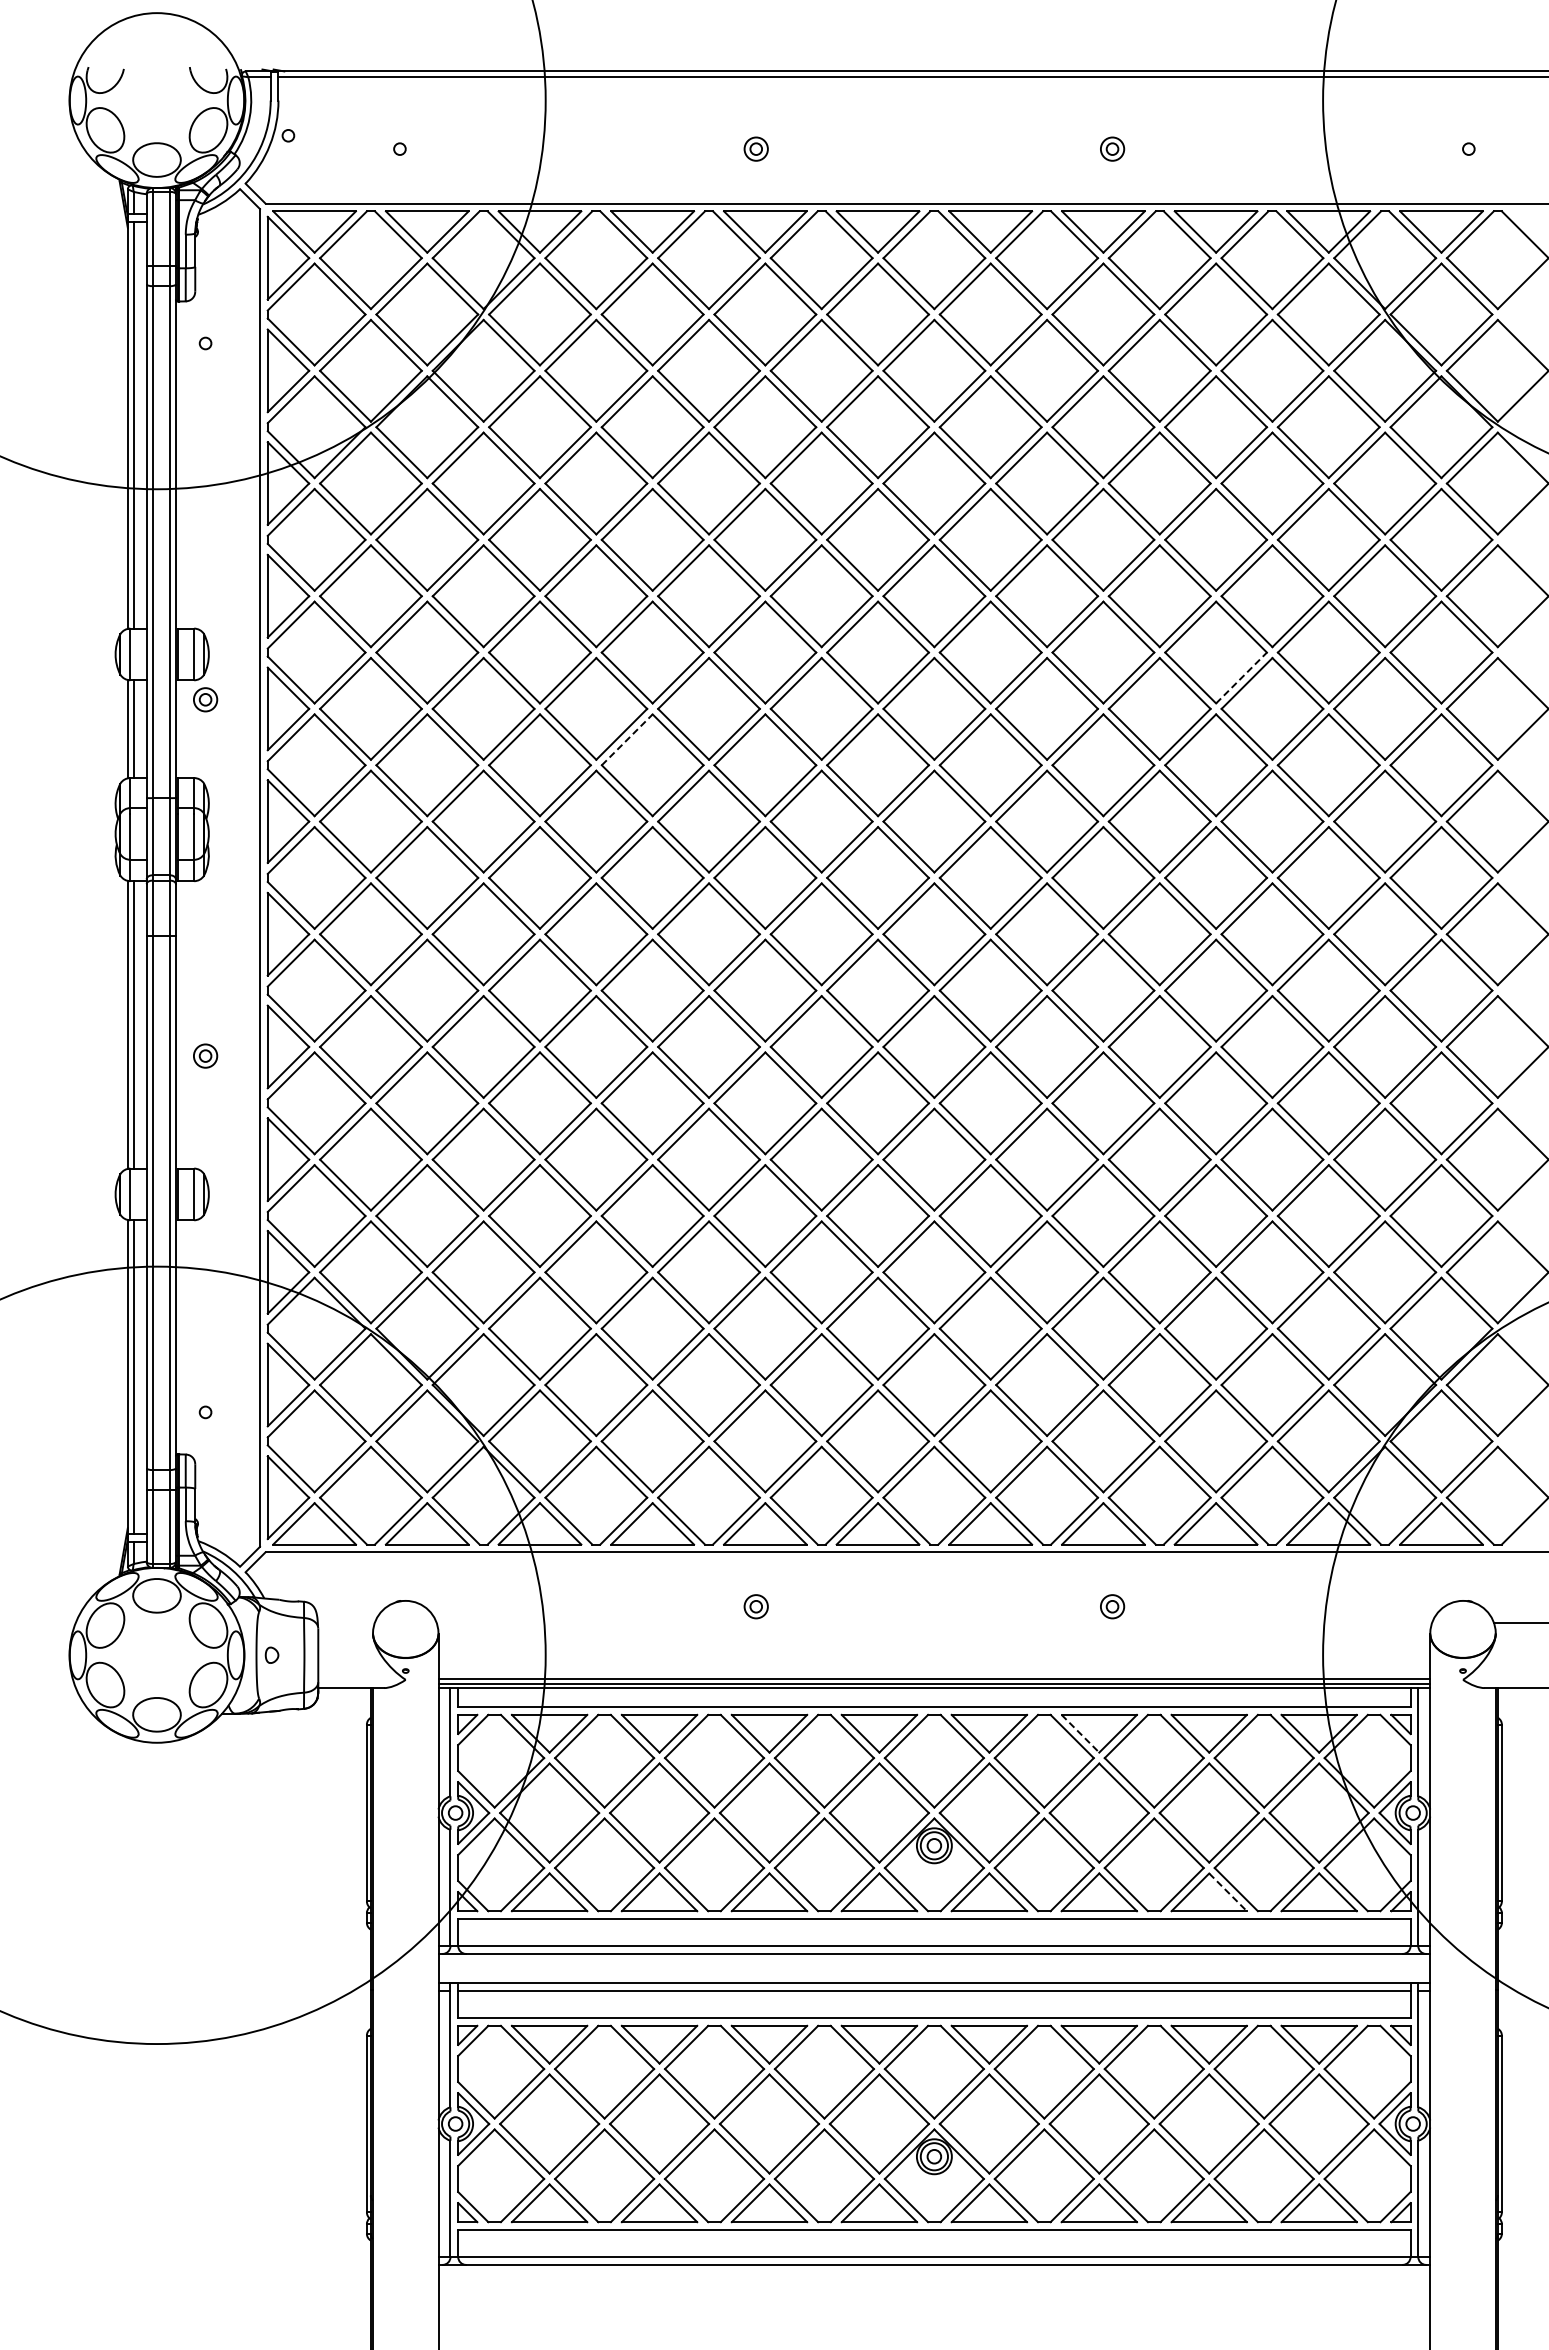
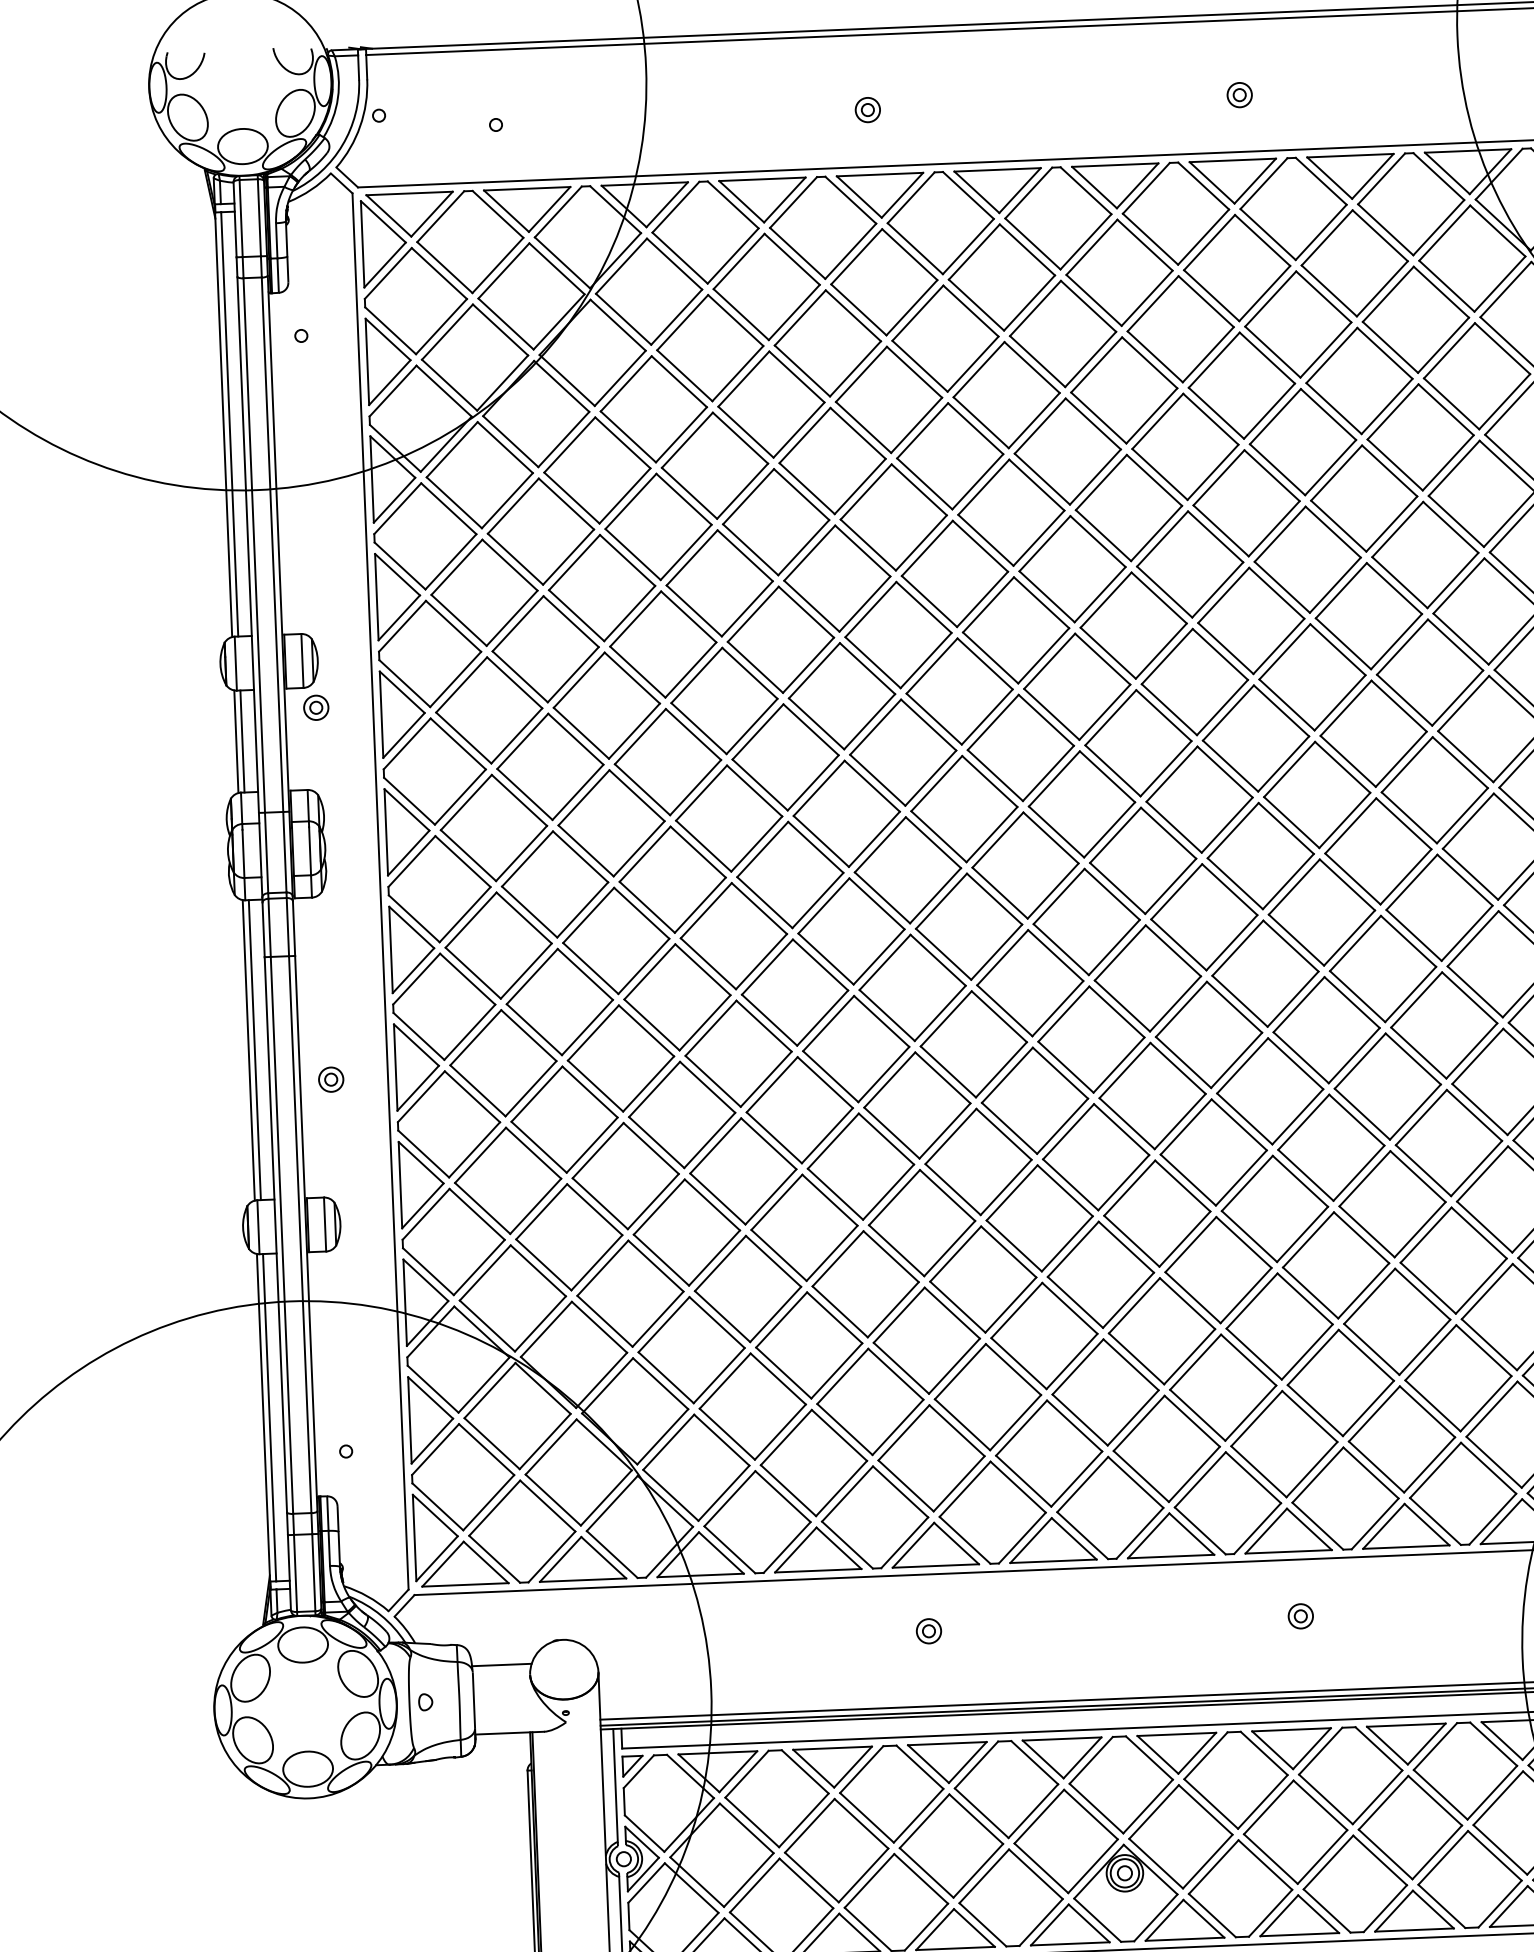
line: (1241, 678) -> (1396, 642), dashed -> solid
line: (627, 739) -> (758, 731), dashed -> solid
line: (345, 1622) -> (500, 1664), added
line: (1080, 1733) -> (1272, 1749), dashed -> solid
line: (1228, 1892) -> (1433, 1909), dashed -> solid

